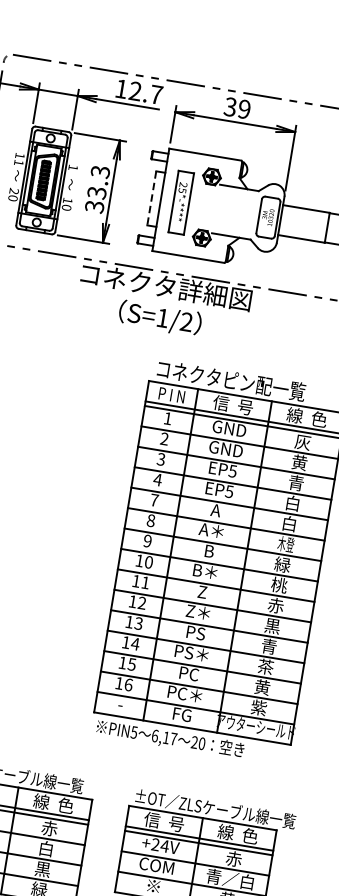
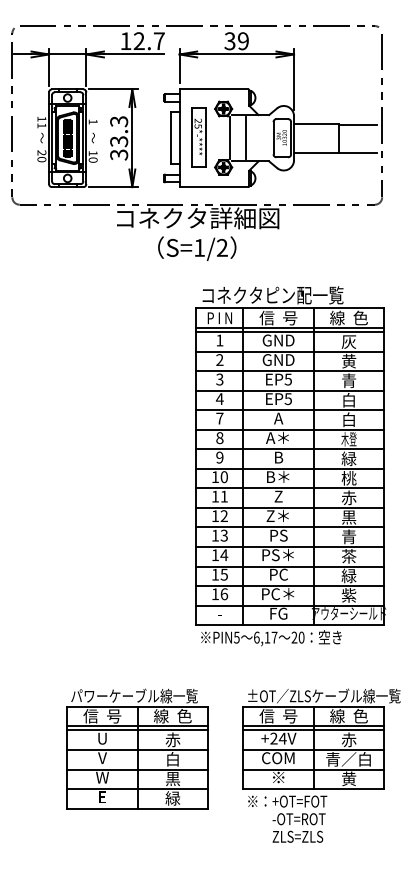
line: (151, 198) -> (170, 138), dashed -> solid
line: (214, 208) -> (230, 138), added
line: (230, 211) -> (246, 138), added
text: (261, 686) -> (348, 575), 黄 -> 緑

